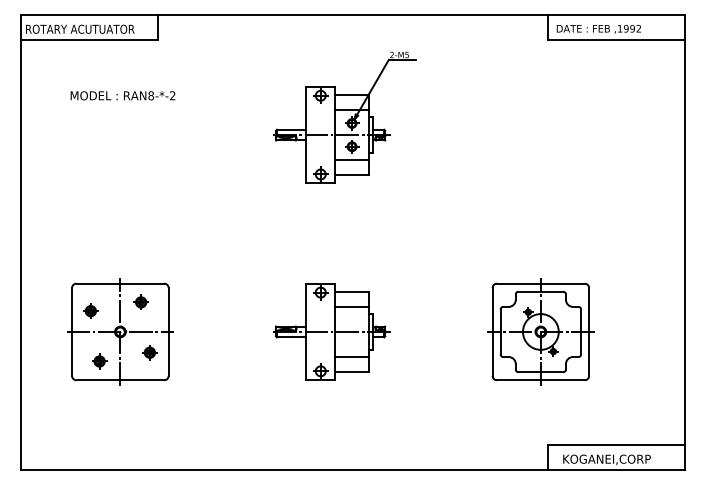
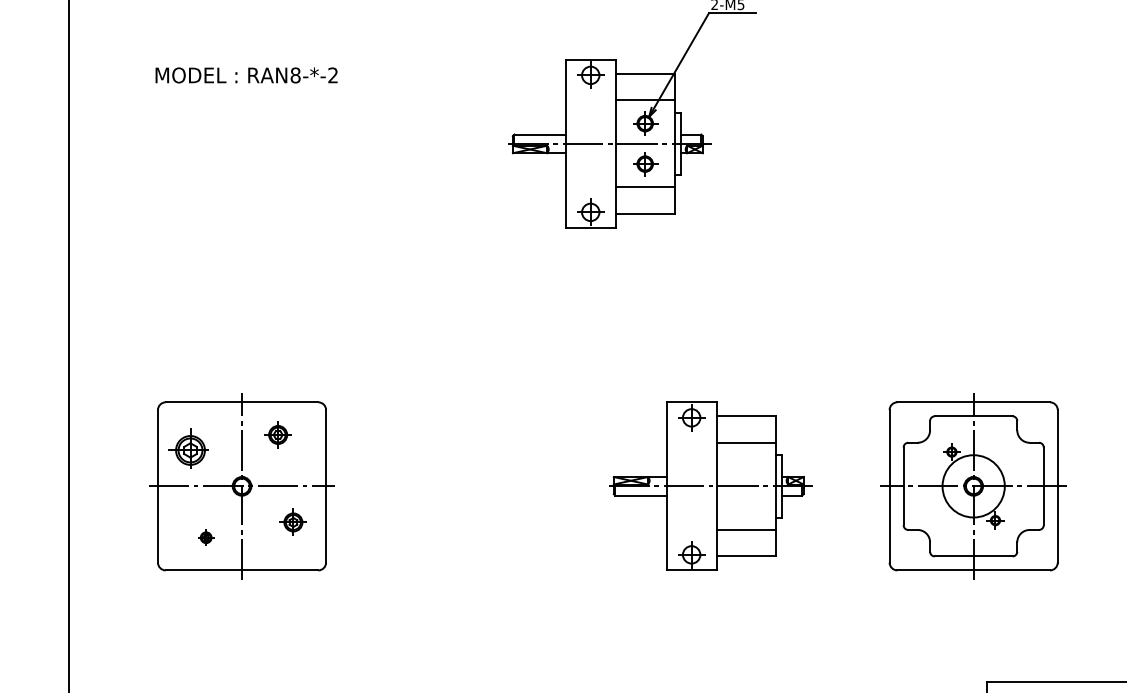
part: (90, 310) -> (190, 449), size x1.6
part: (331, 331) -> (710, 485), moved
part: (99, 361) -> (205, 537), size x0.6

